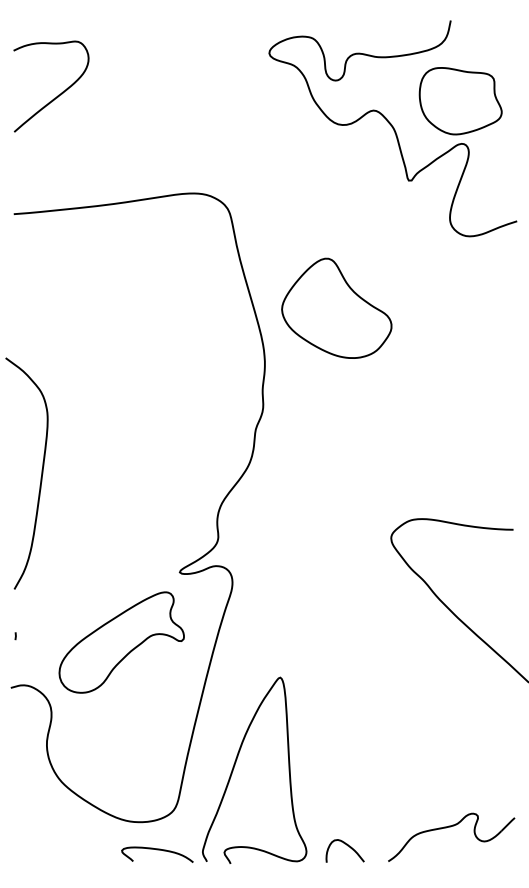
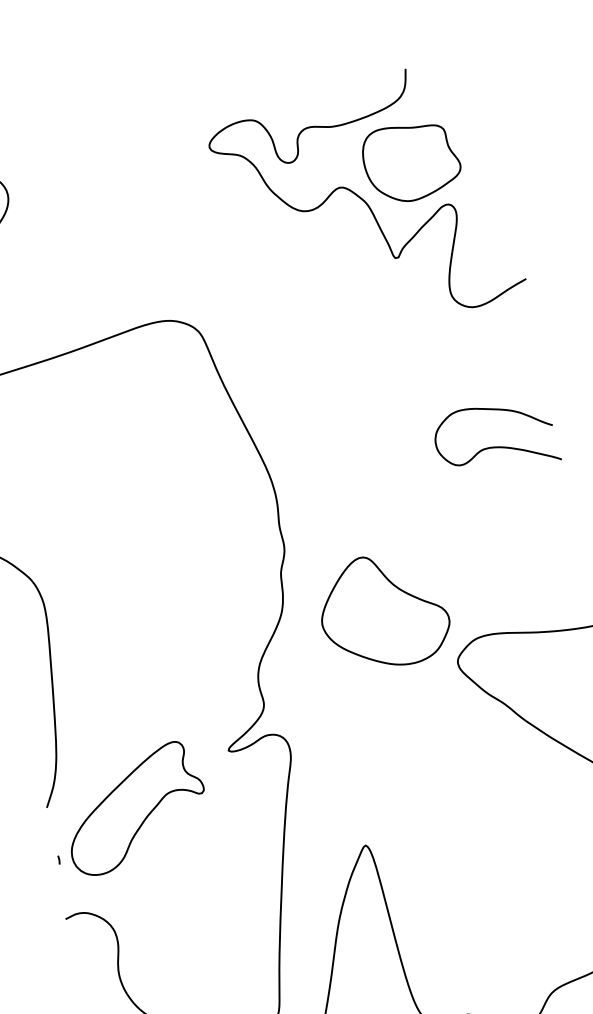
part: (460, 101) -> (411, 162), moved
part: (336, 307) -> (383, 610), moved
curve: (460, 358) -> (494, 445), added
part: (121, 642) -> (134, 808), moved

